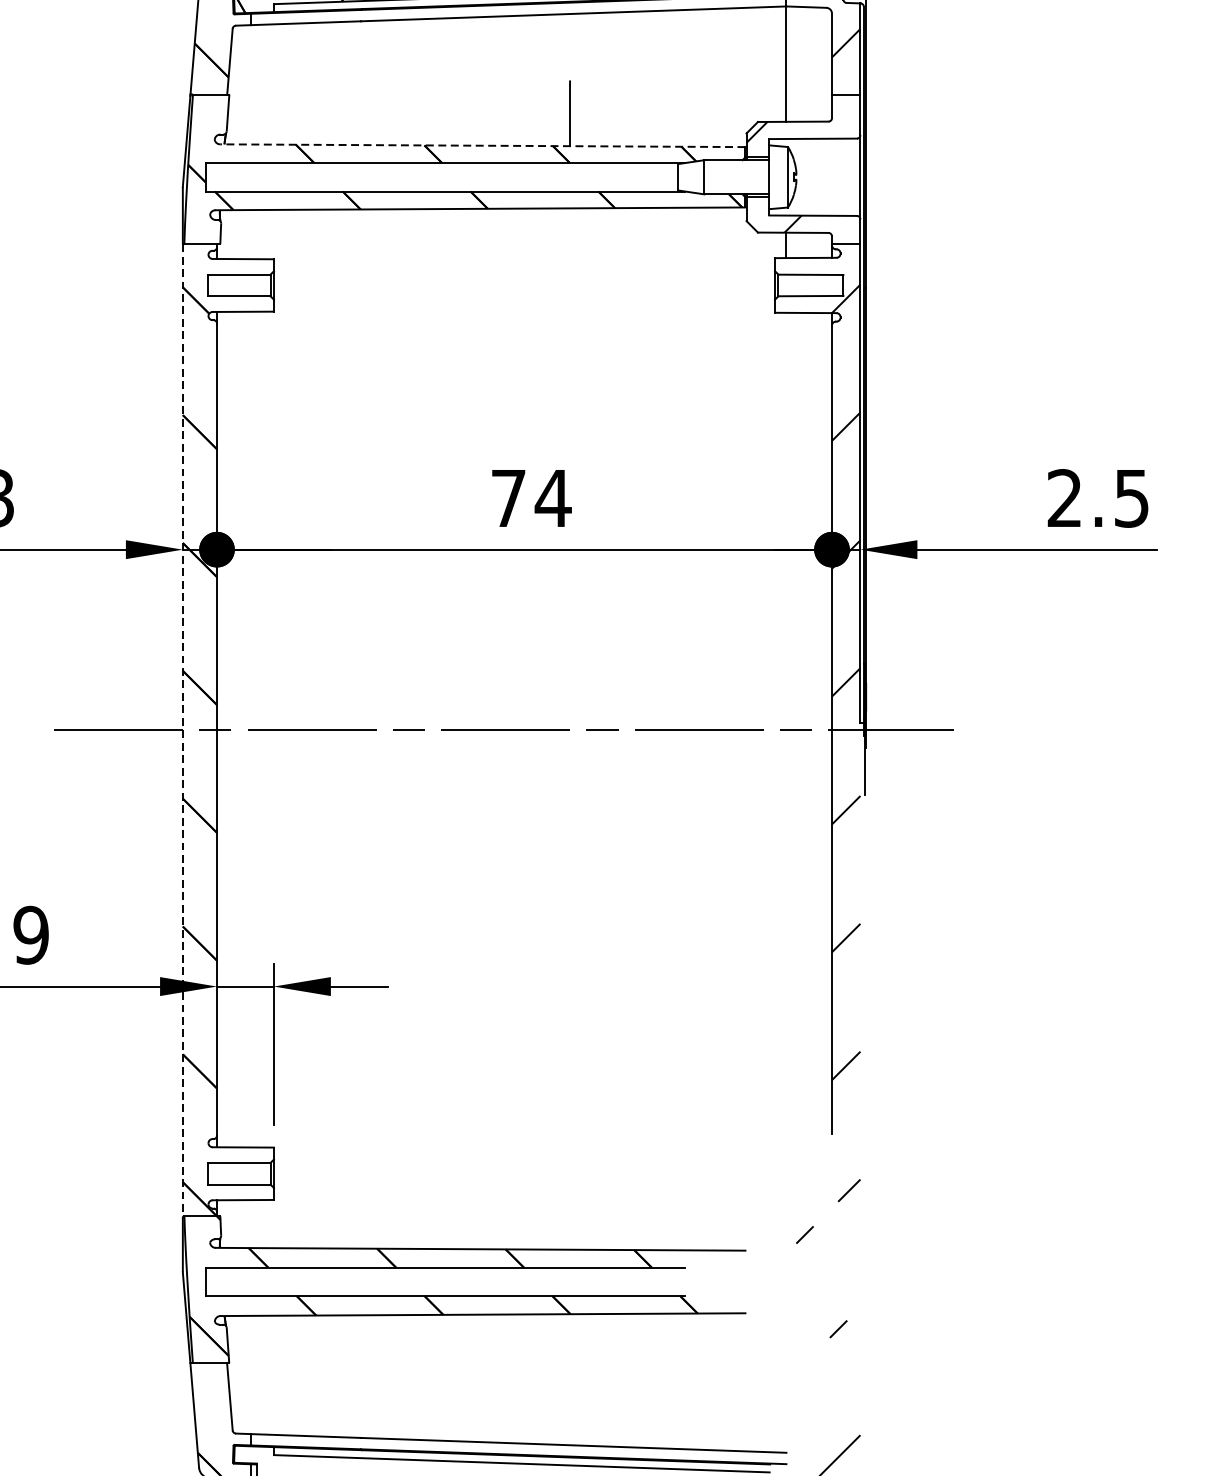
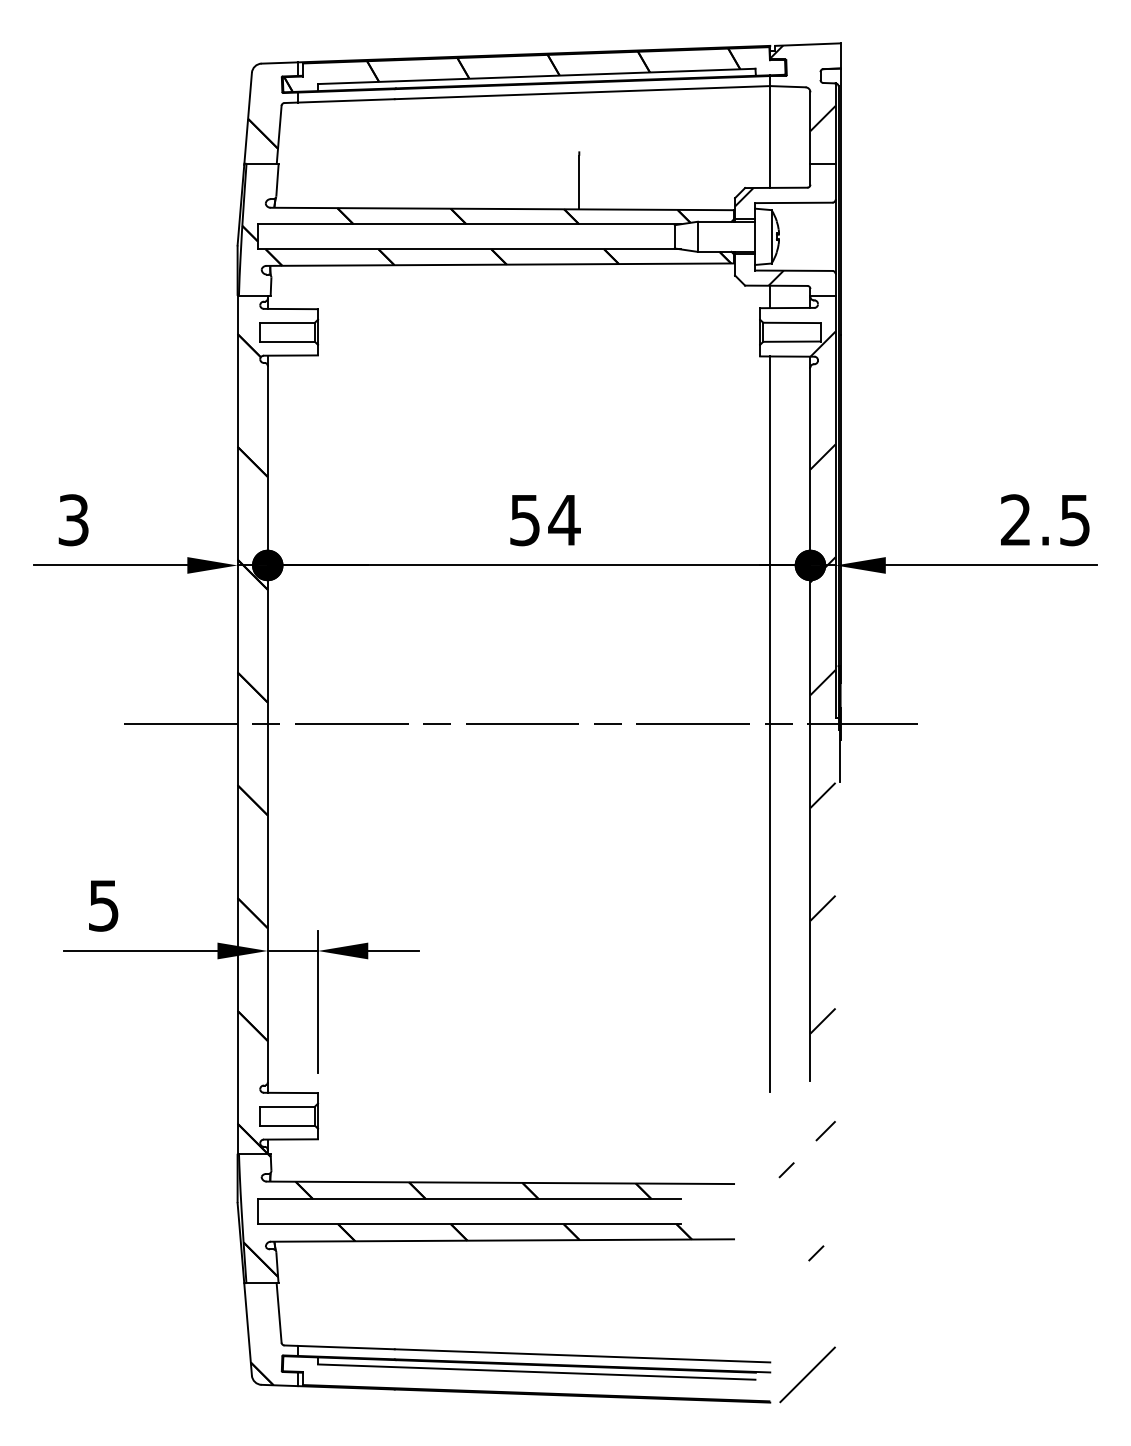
line: (483, 145) -> (502, 208), dashed -> solid
text: (507, 498) -> (524, 520), 74 -> 54
line: (182, 729) -> (237, 724), dashed -> solid
line: (786, 729) -> (770, 724), added
text: (30, 935) -> (103, 905), 9 -> 5

